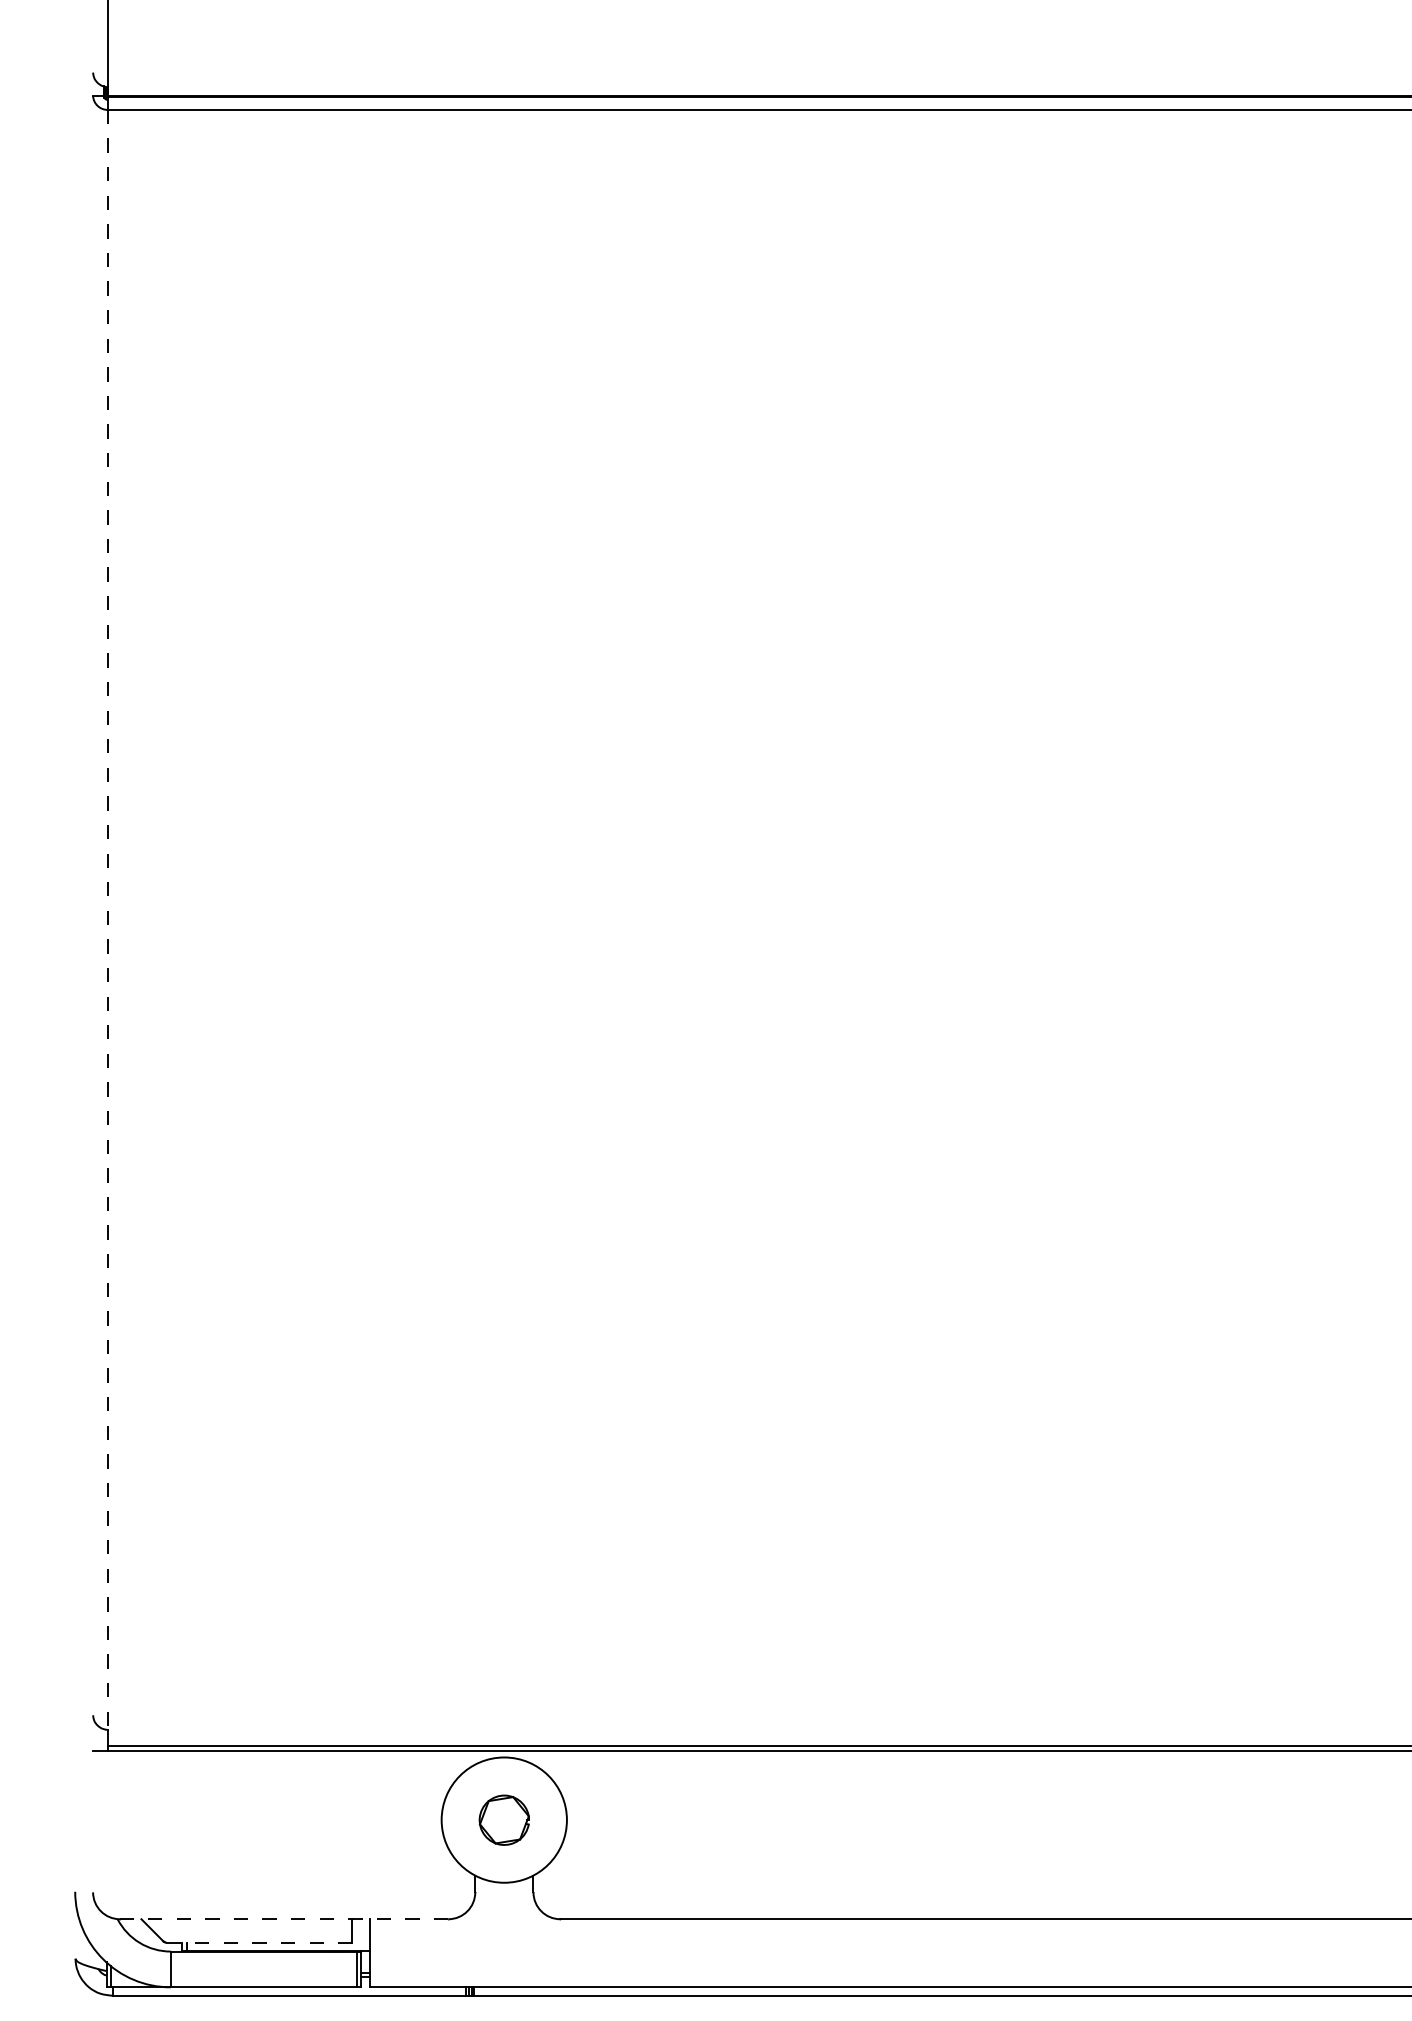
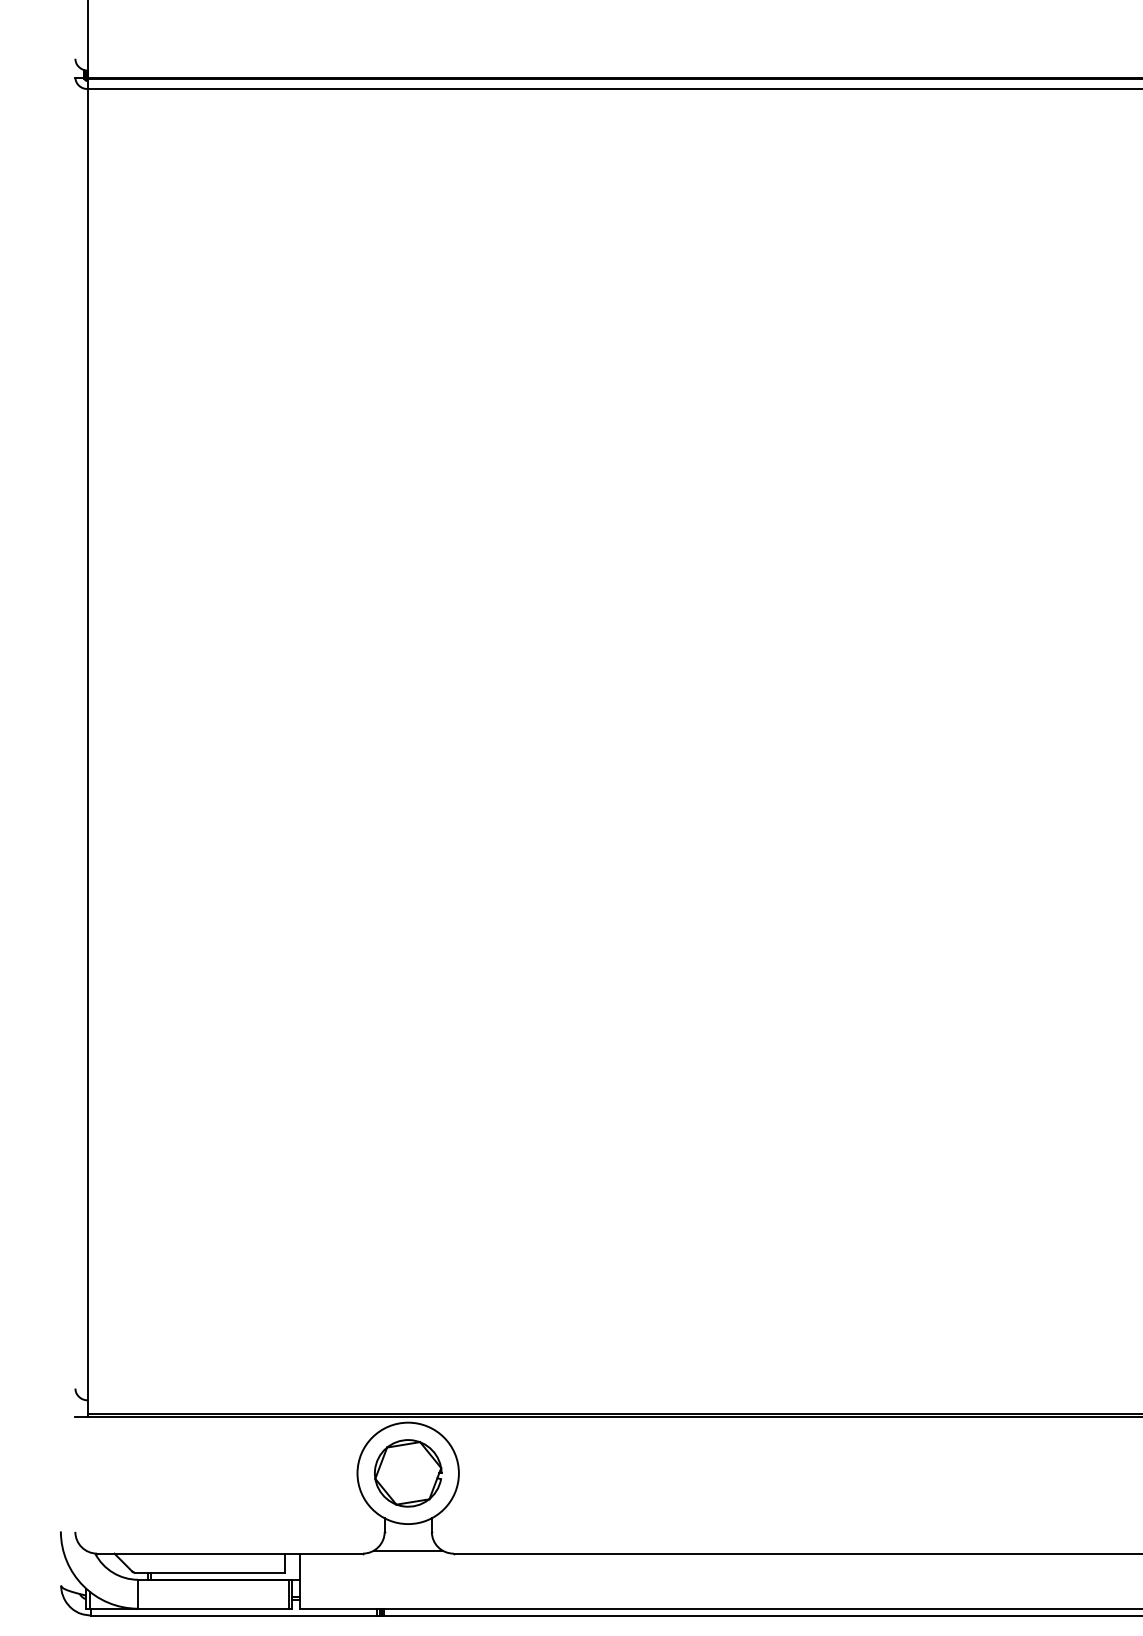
line: (108, 920) -> (87, 745), dashed -> solid
part: (504, 1820) -> (408, 1473), size x1.67
line: (503, 1915) -> (407, 1550), added
line: (283, 1919) -> (229, 1553), dashed -> solid
line: (259, 1942) -> (210, 1572), dashed -> solid

